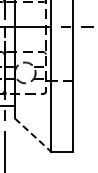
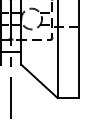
line: (33, 135) -> (39, 81), dashed -> solid

